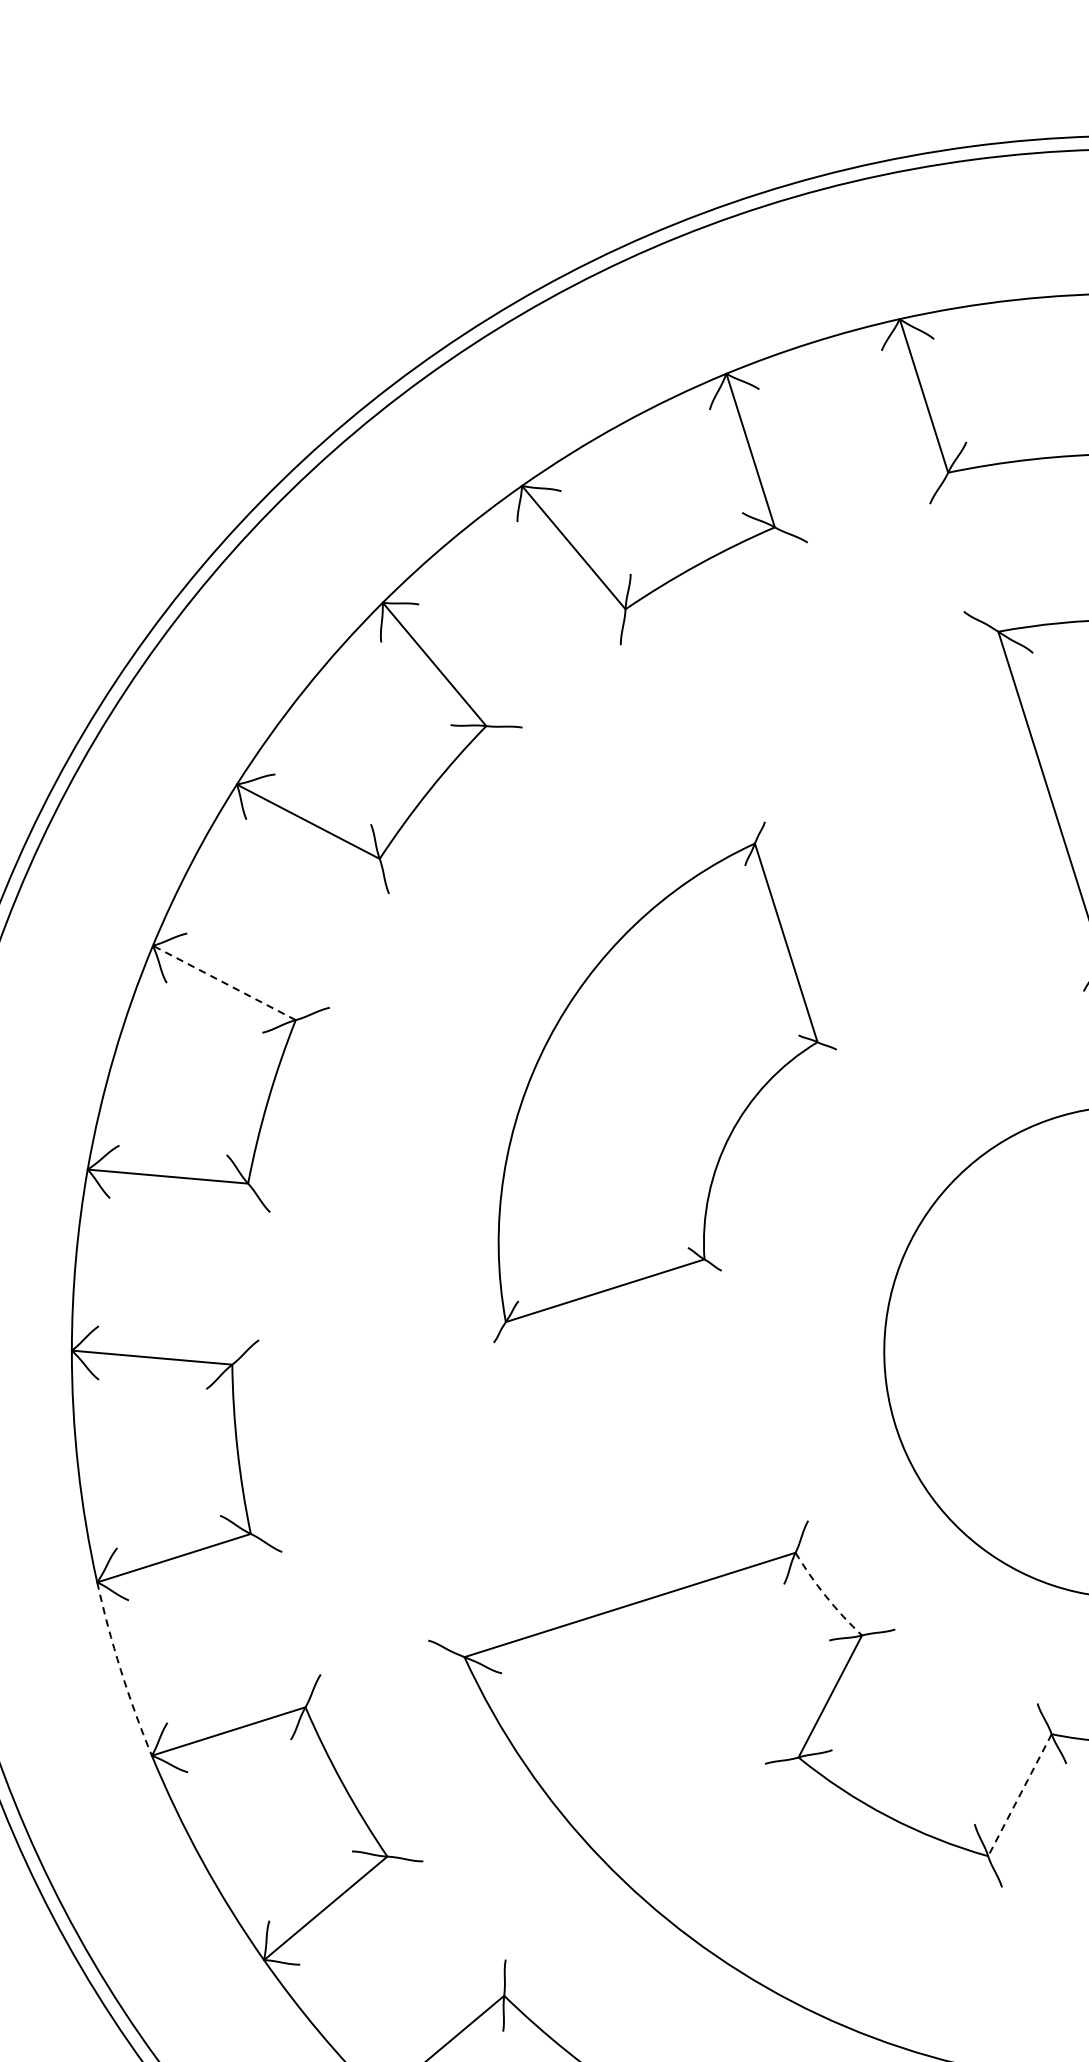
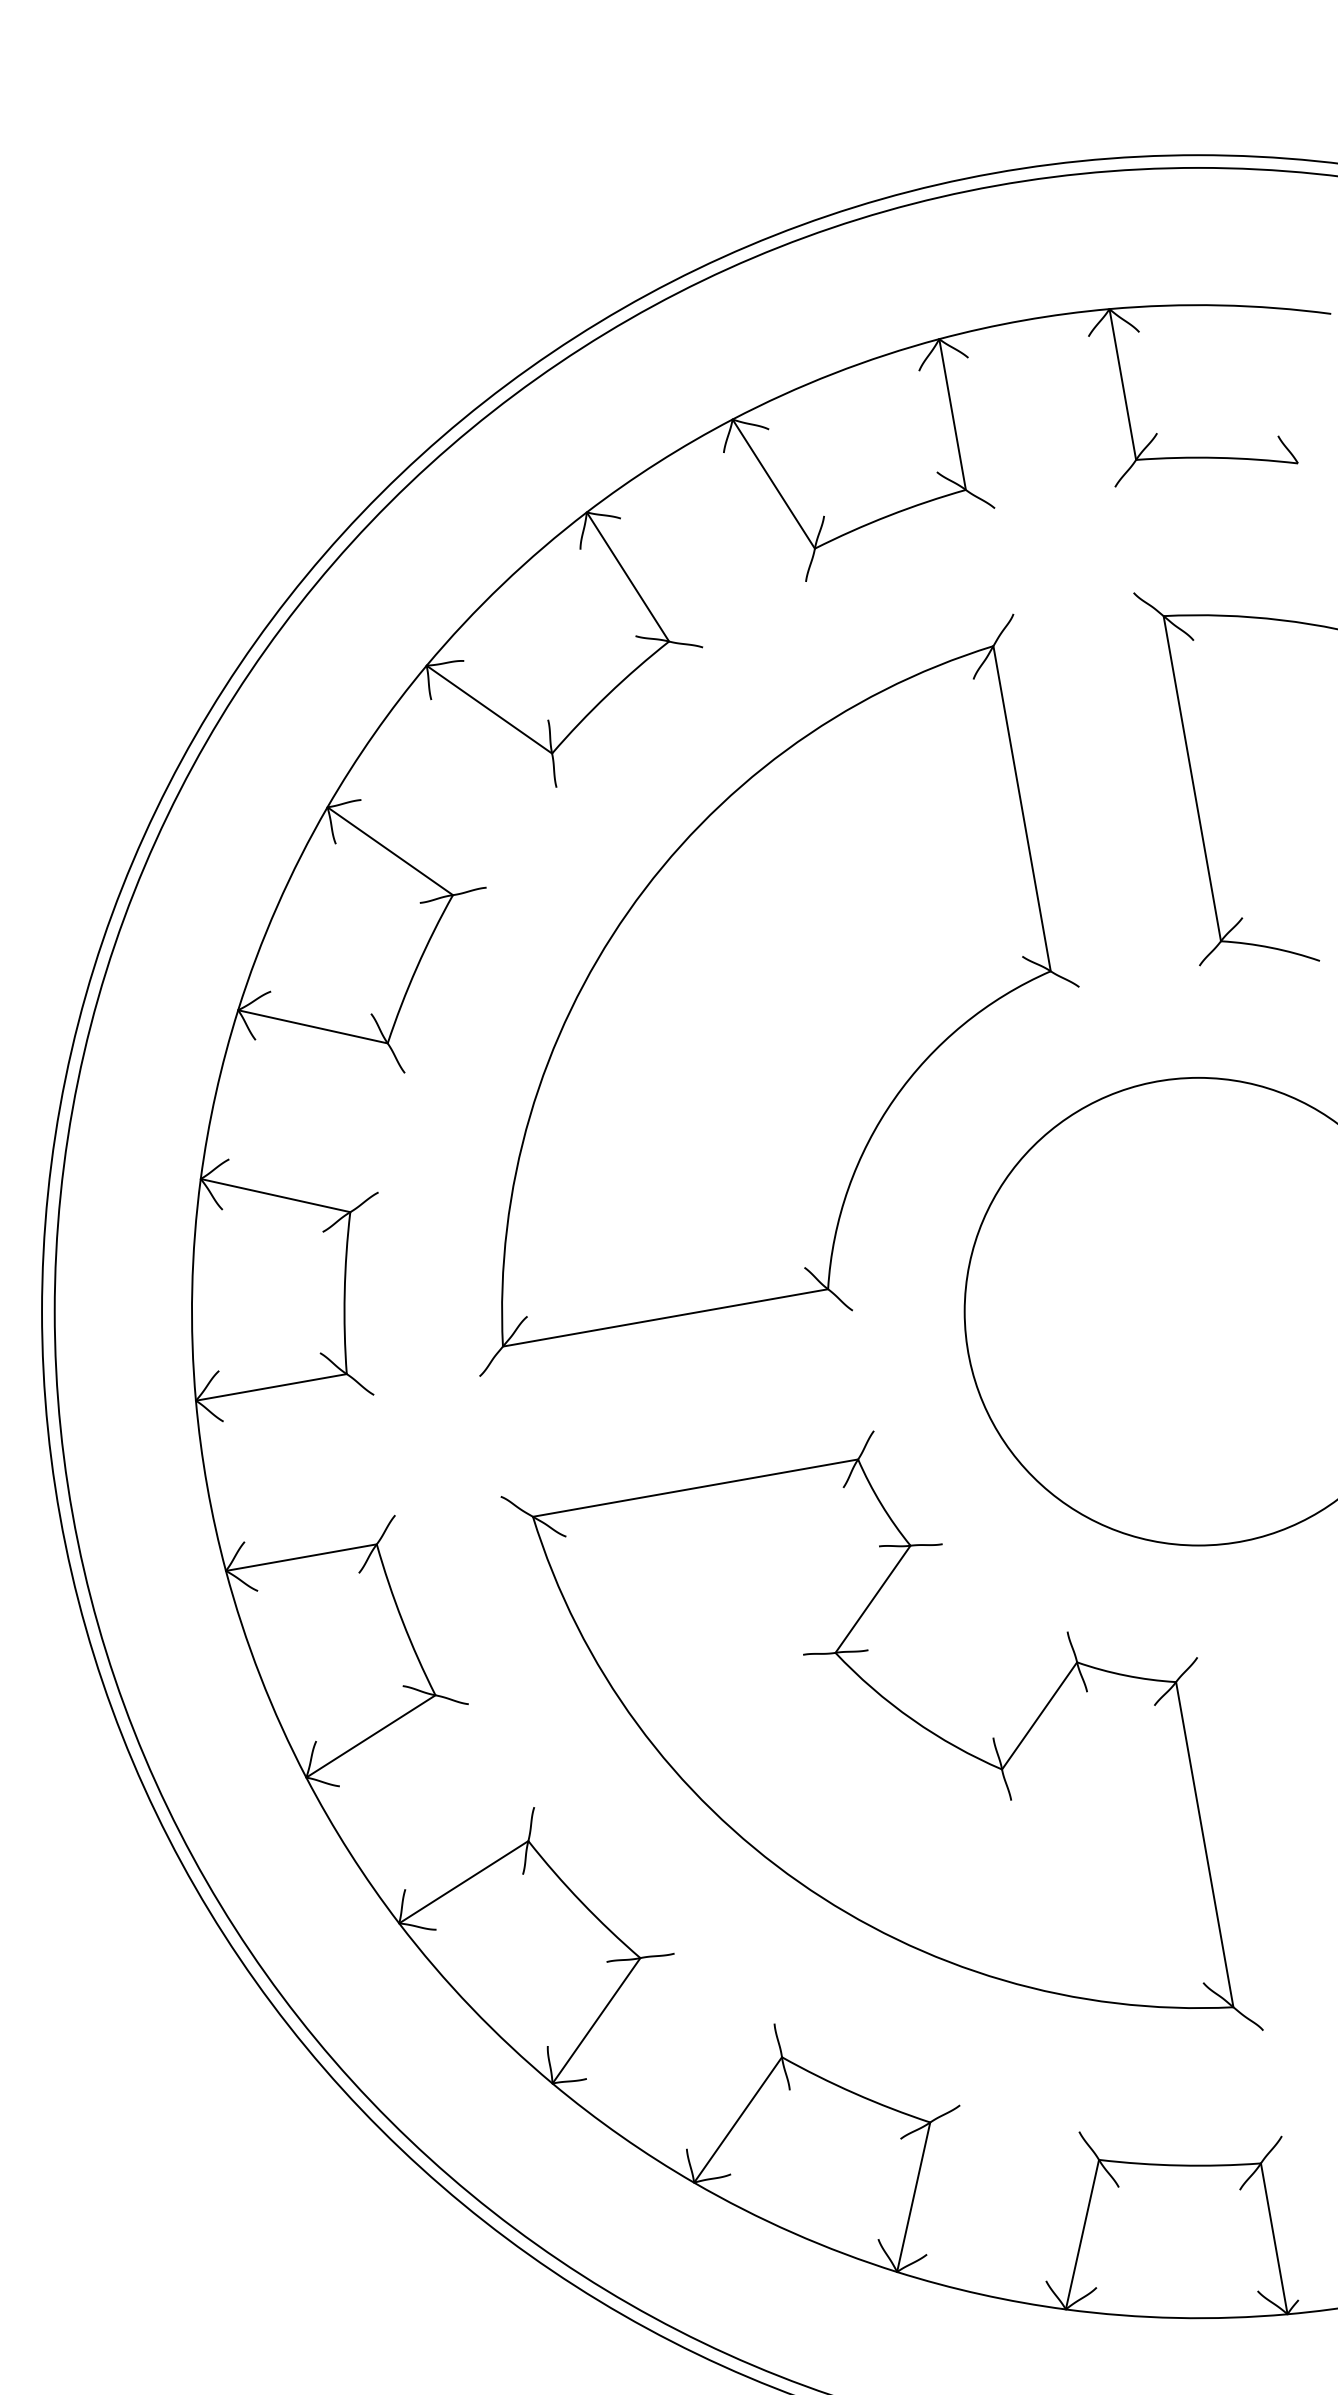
line: (224, 983) -> (390, 851), dashed -> solid
part: (649, 1078) -> (779, 994), size x1.67
arc: (826, 1596) -> (881, 1504), dashed -> solid
arc: (121, 1670) -> (207, 1486), dashed -> solid
line: (1019, 1795) -> (1039, 1716), dashed -> solid

